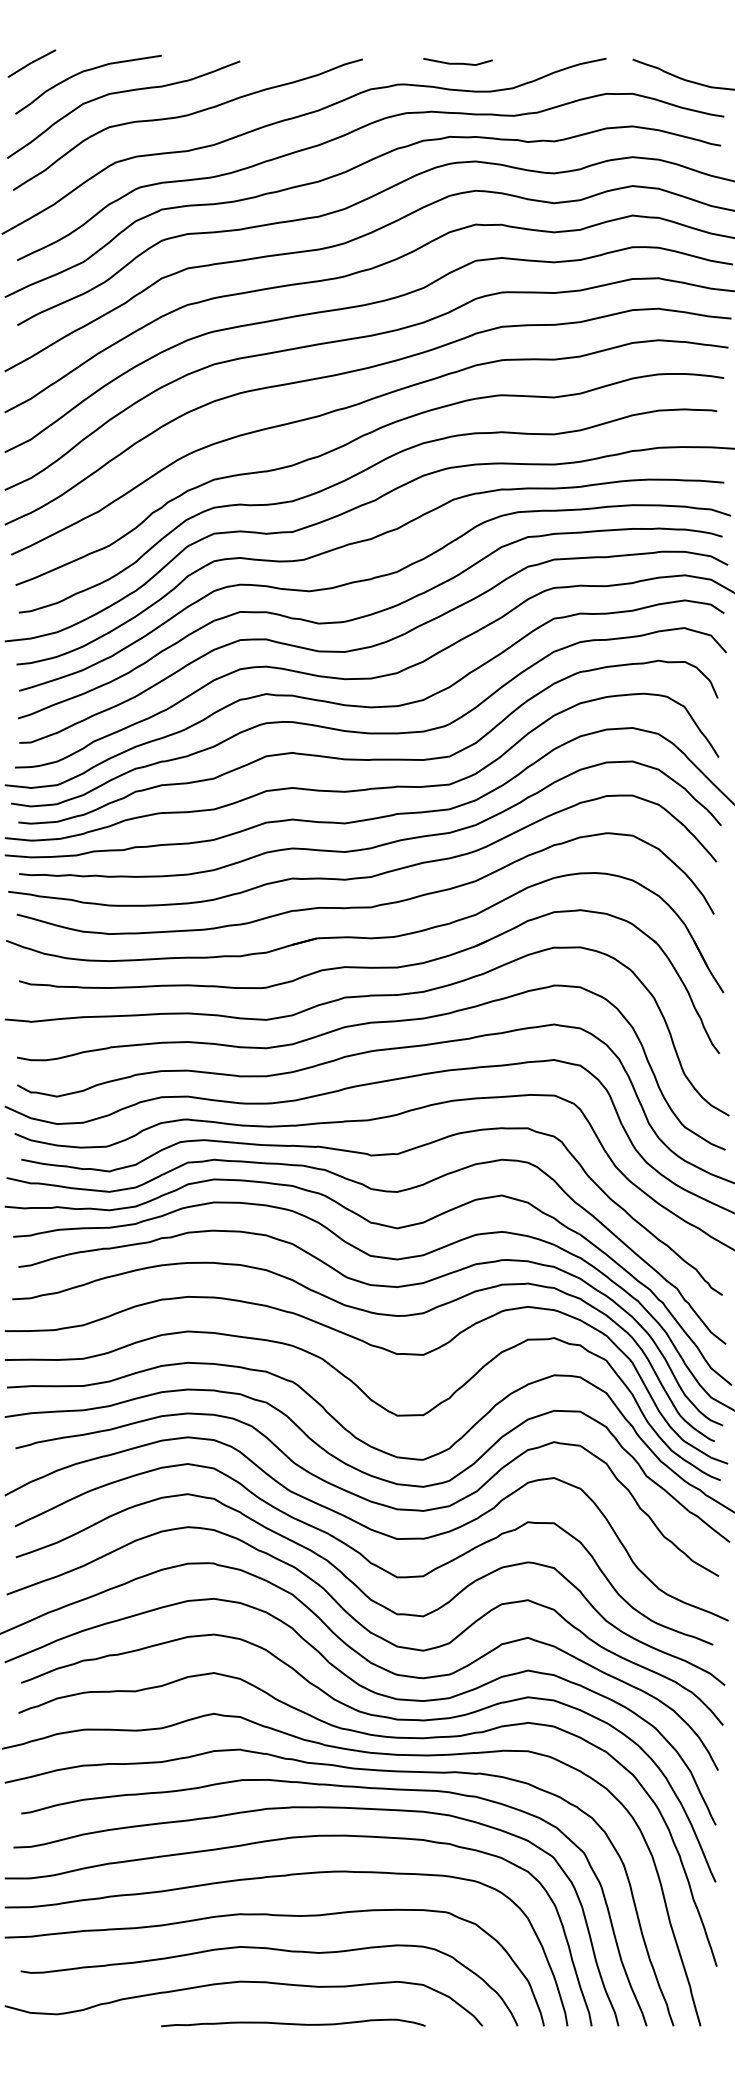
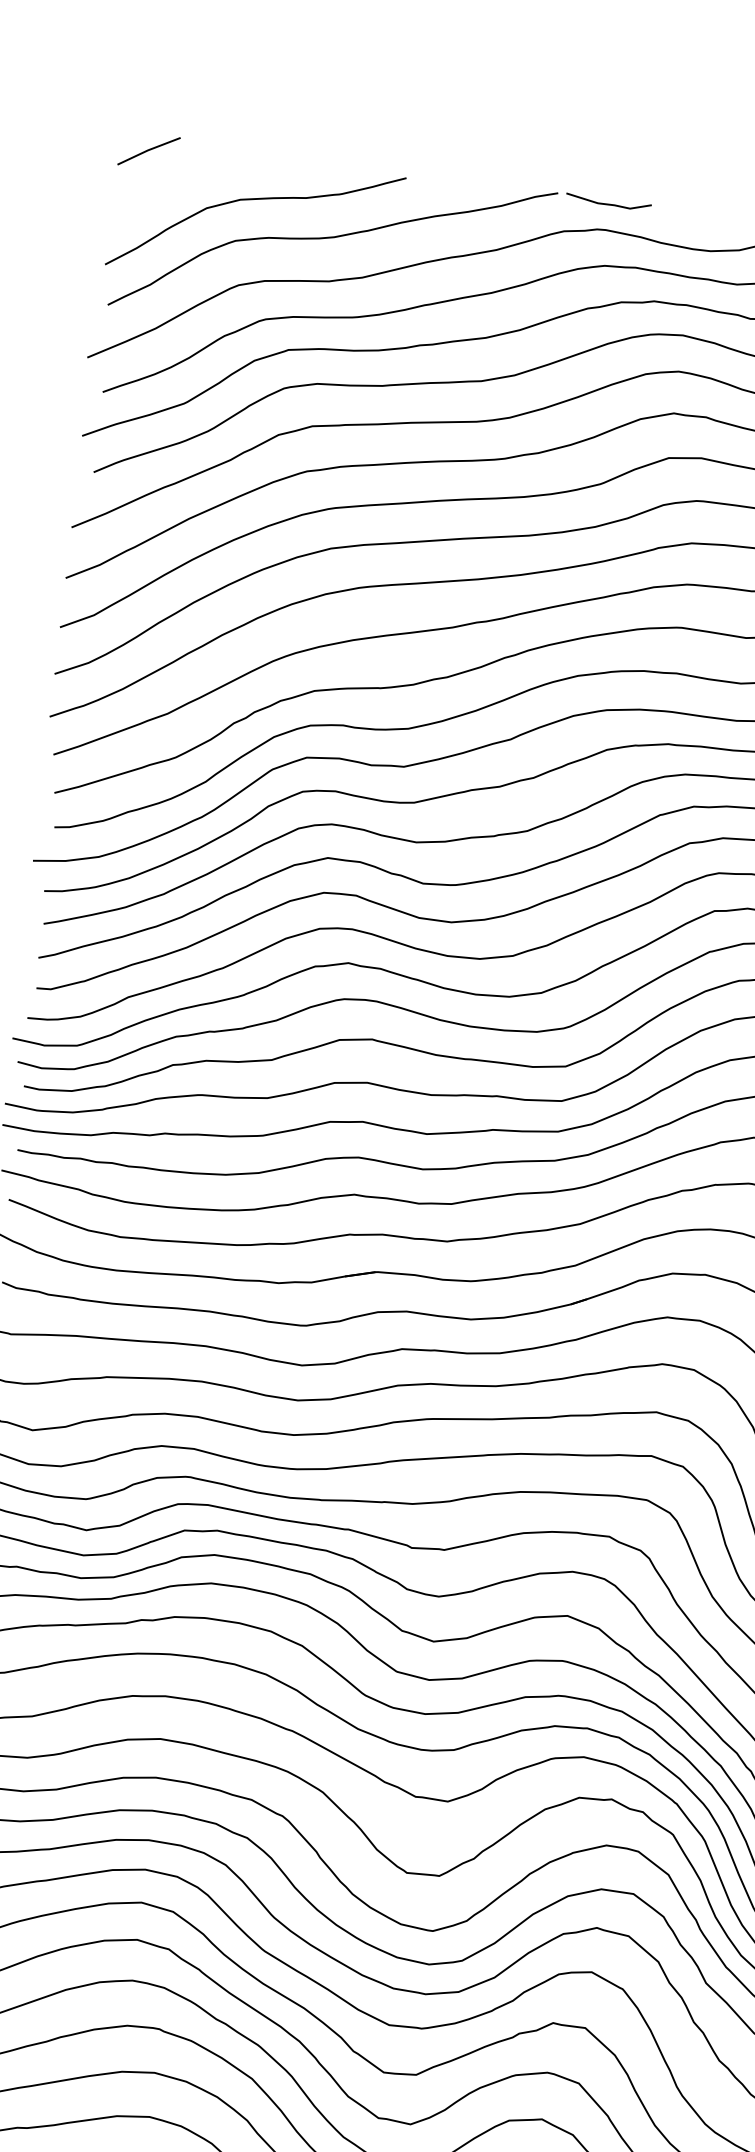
line: (457, 62) -> (608, 202), moved
curve: (83, 72) -> (211, 169), removed

